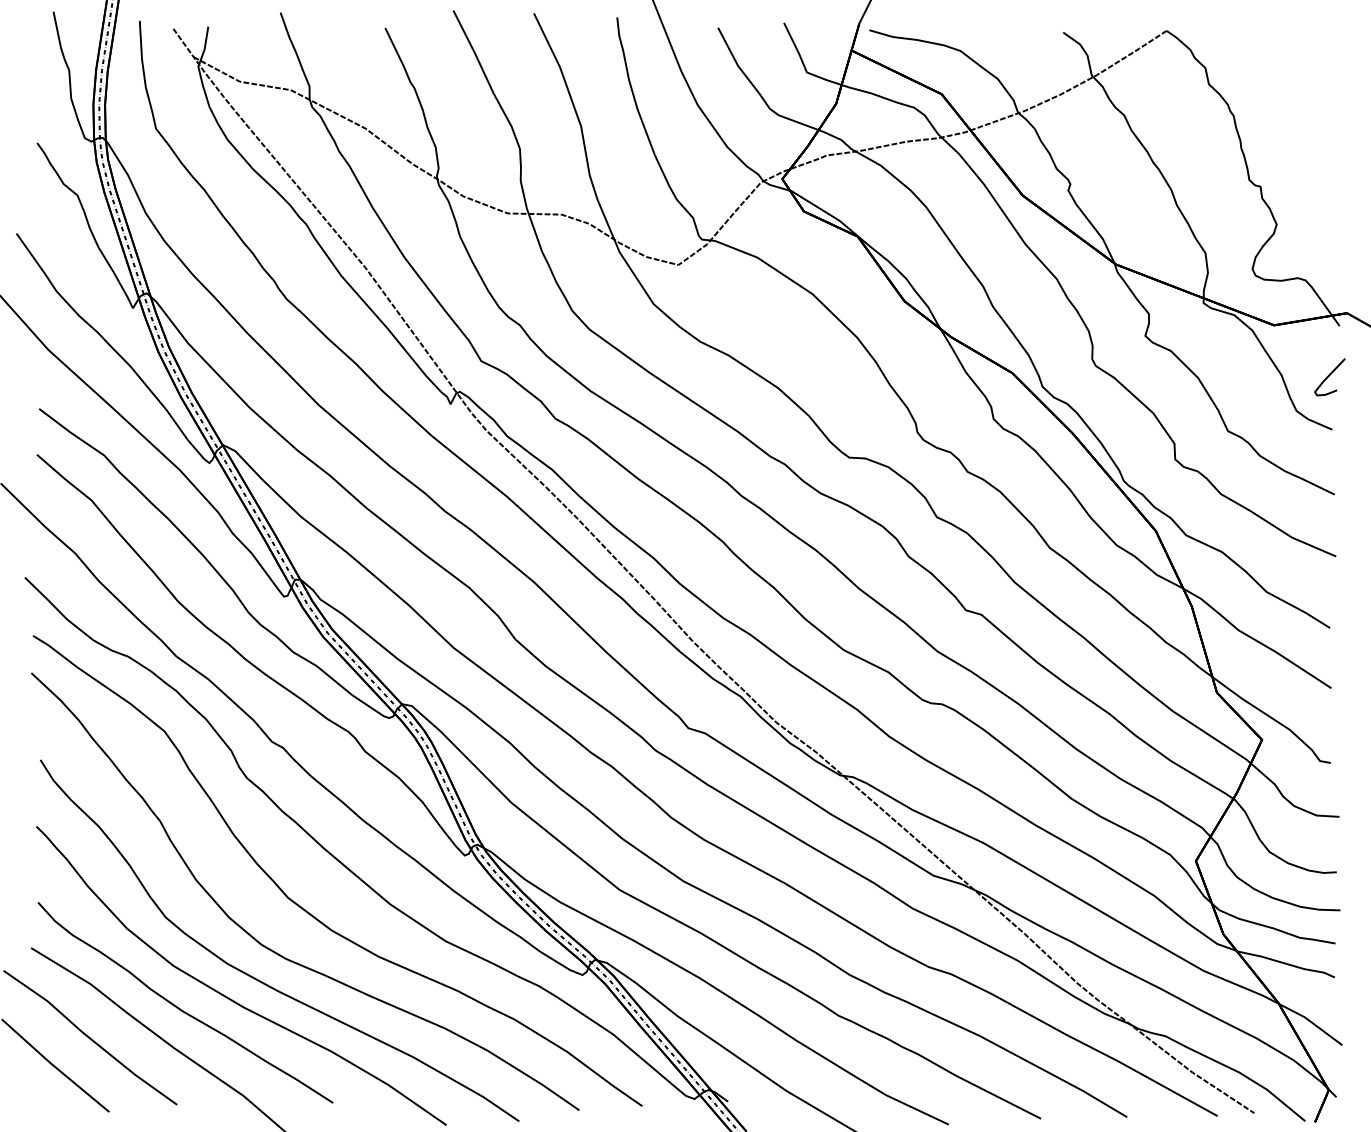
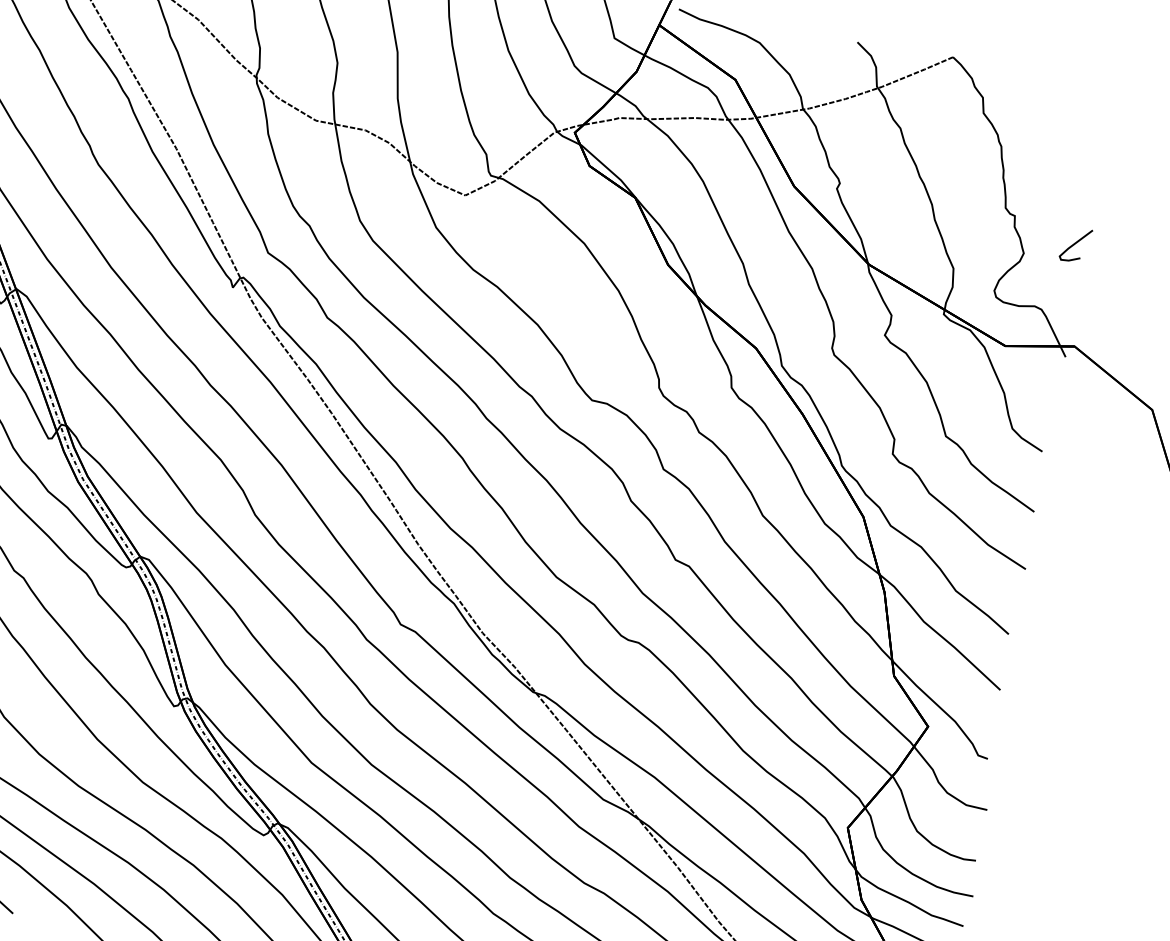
curve: (1329, 376) -> (1075, 244), moved

